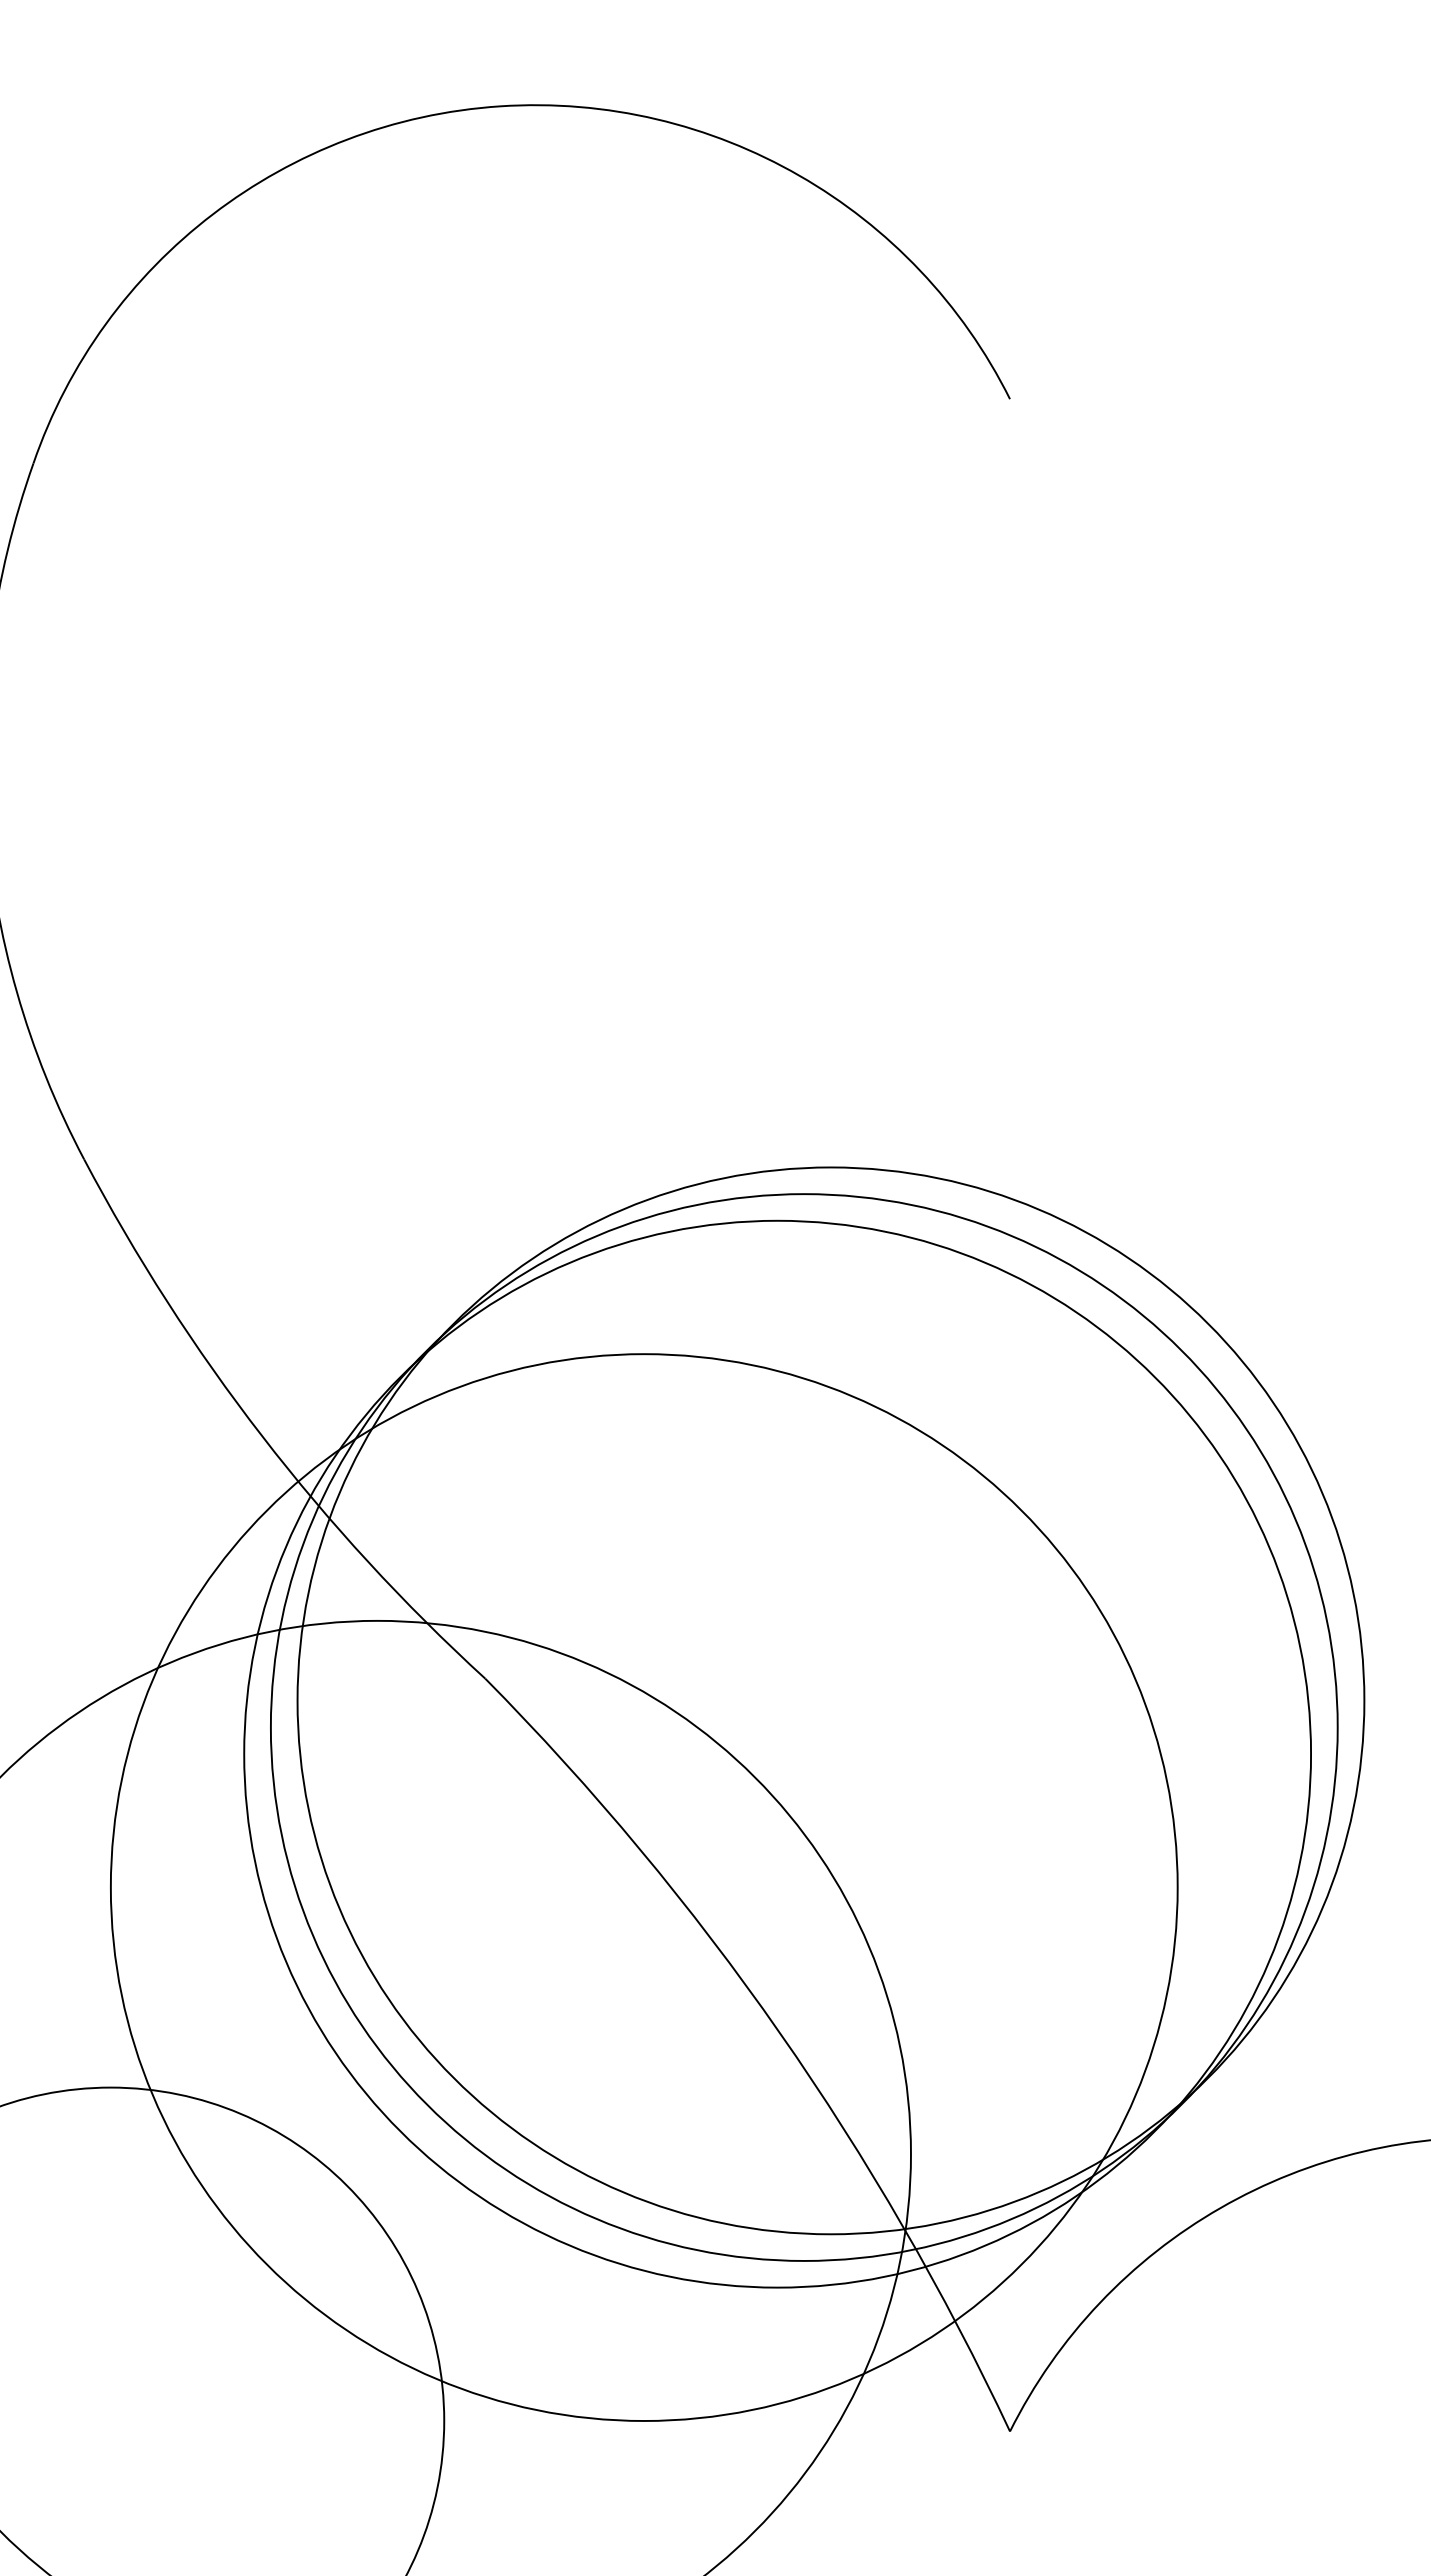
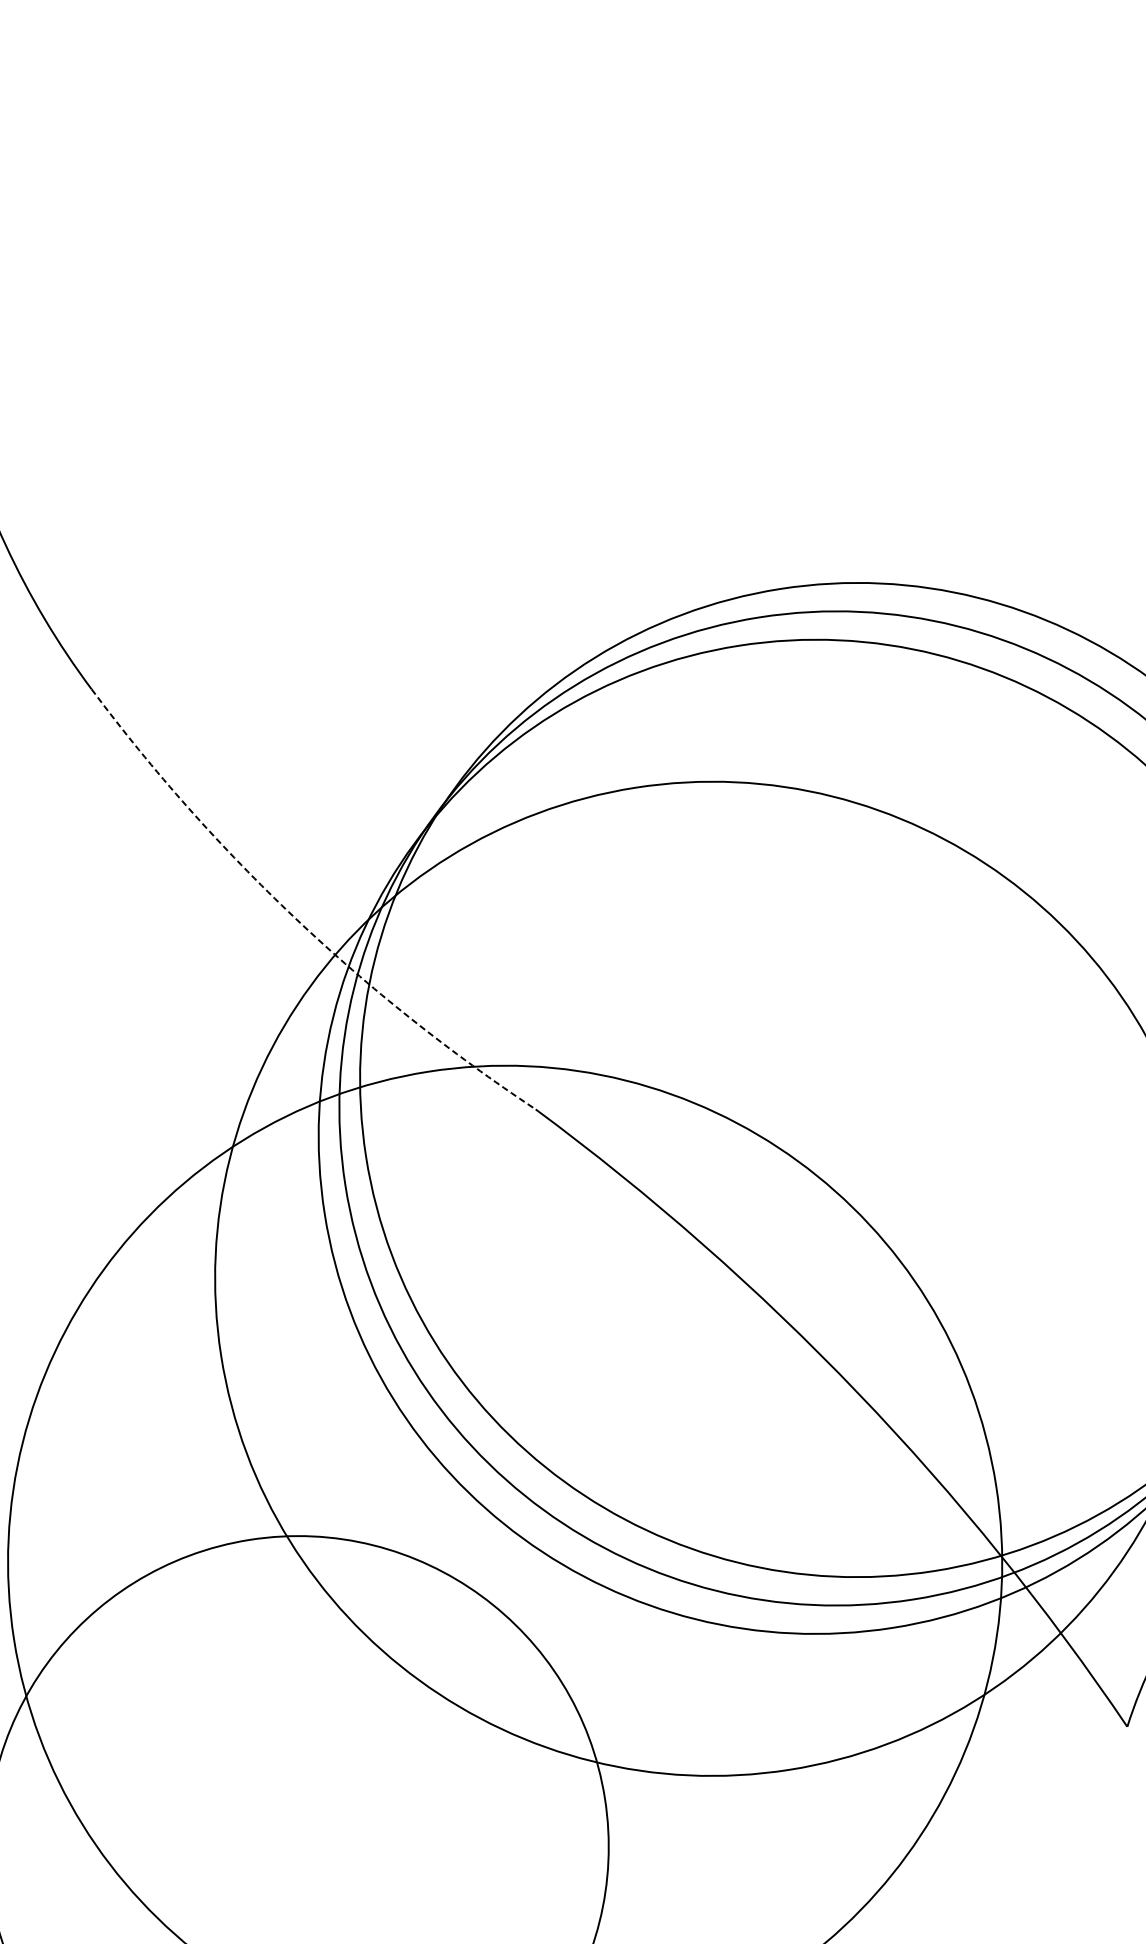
arc: (262, 1436) -> (295, 918), solid -> dashed

